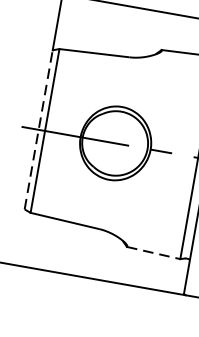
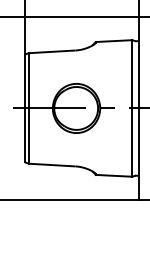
line: (38, 129) -> (24, 108), dashed -> solid
line: (154, 252) -> (114, 175), dashed -> solid

